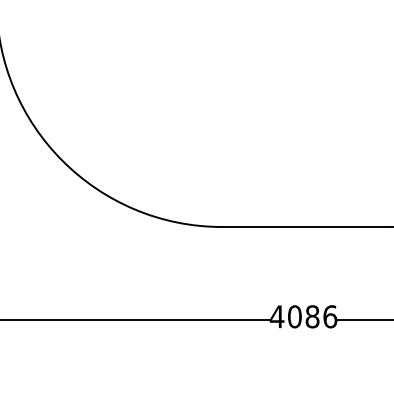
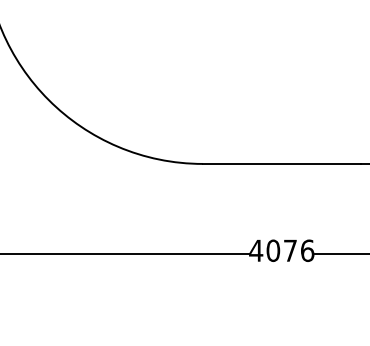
text: (312, 316) -> (290, 250), 4086 -> 4076

